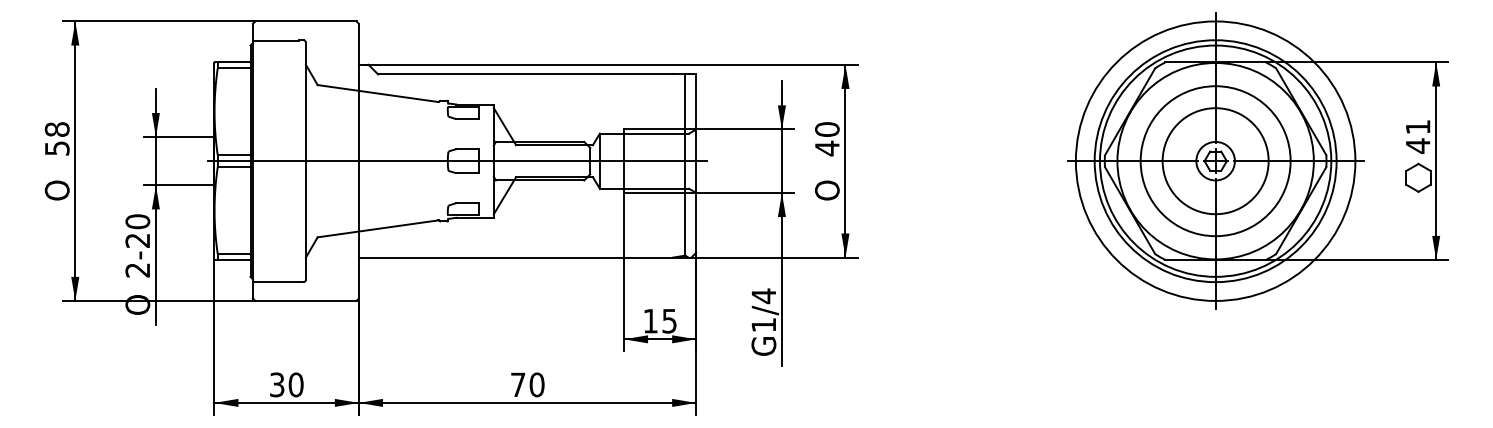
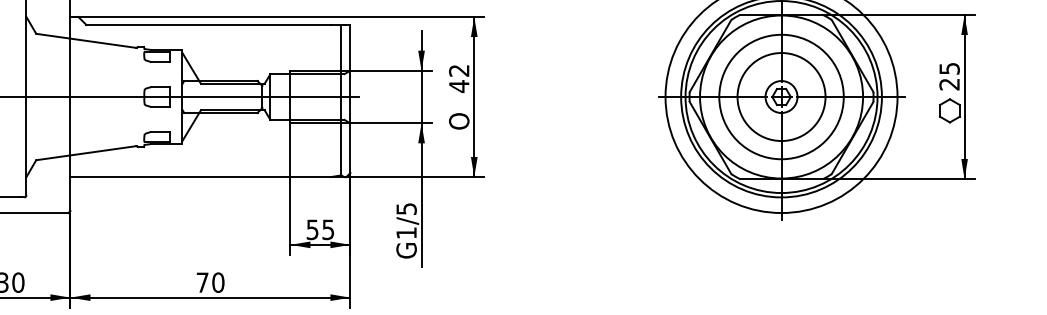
text: (827, 129) -> (459, 70), 40 -> 42
text: (1417, 136) -> (949, 76), 41 -> 25
text: (763, 296) -> (406, 209), G1/4 -> G1/5
text: (650, 321) -> (312, 230), 15 -> 55

